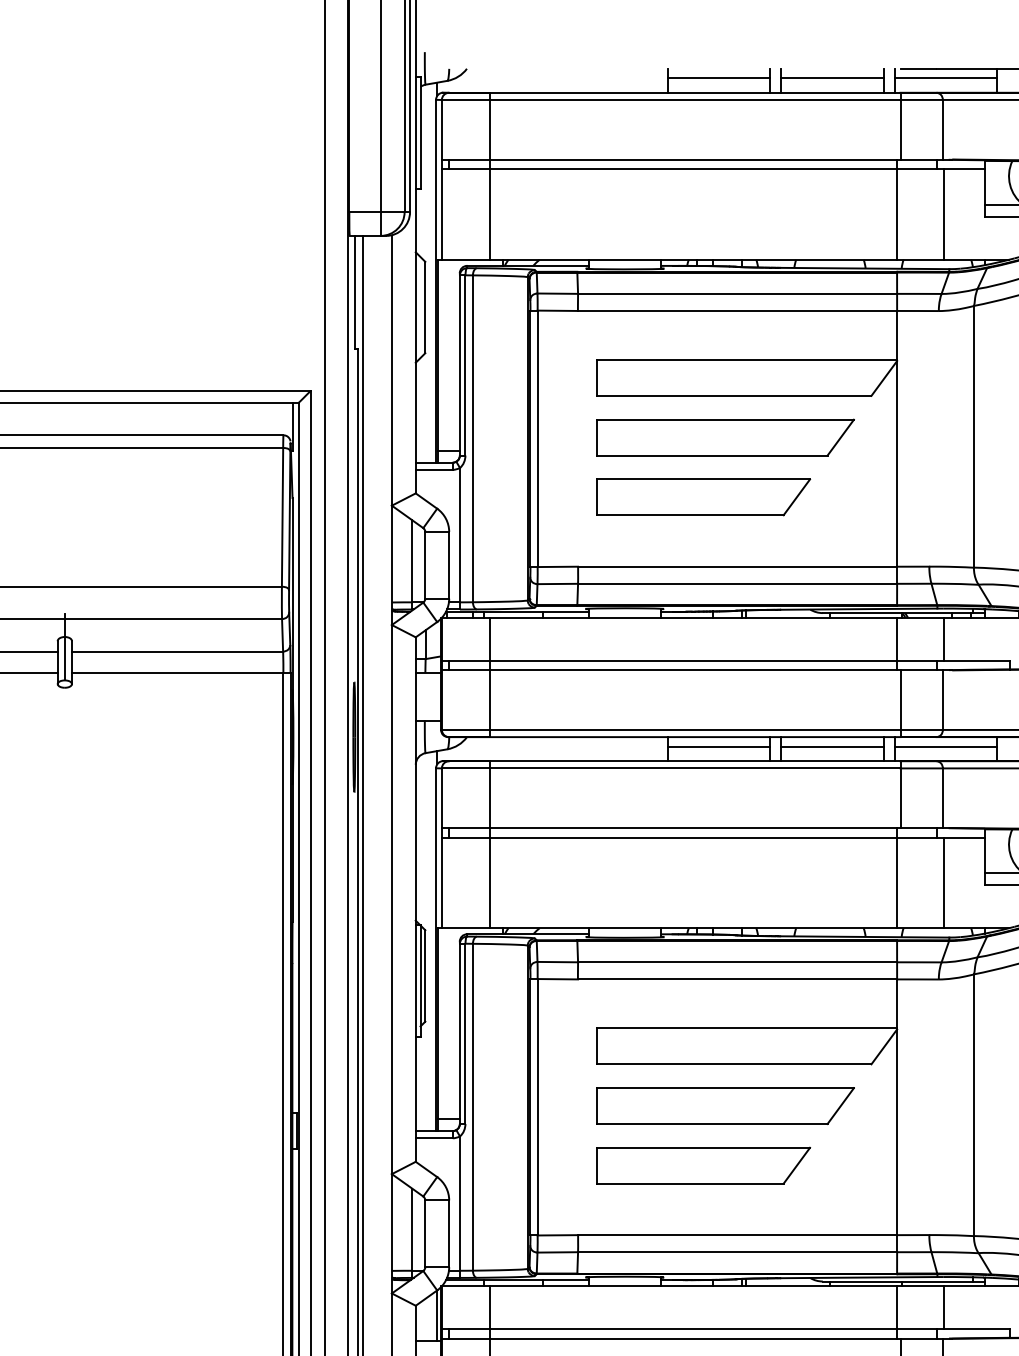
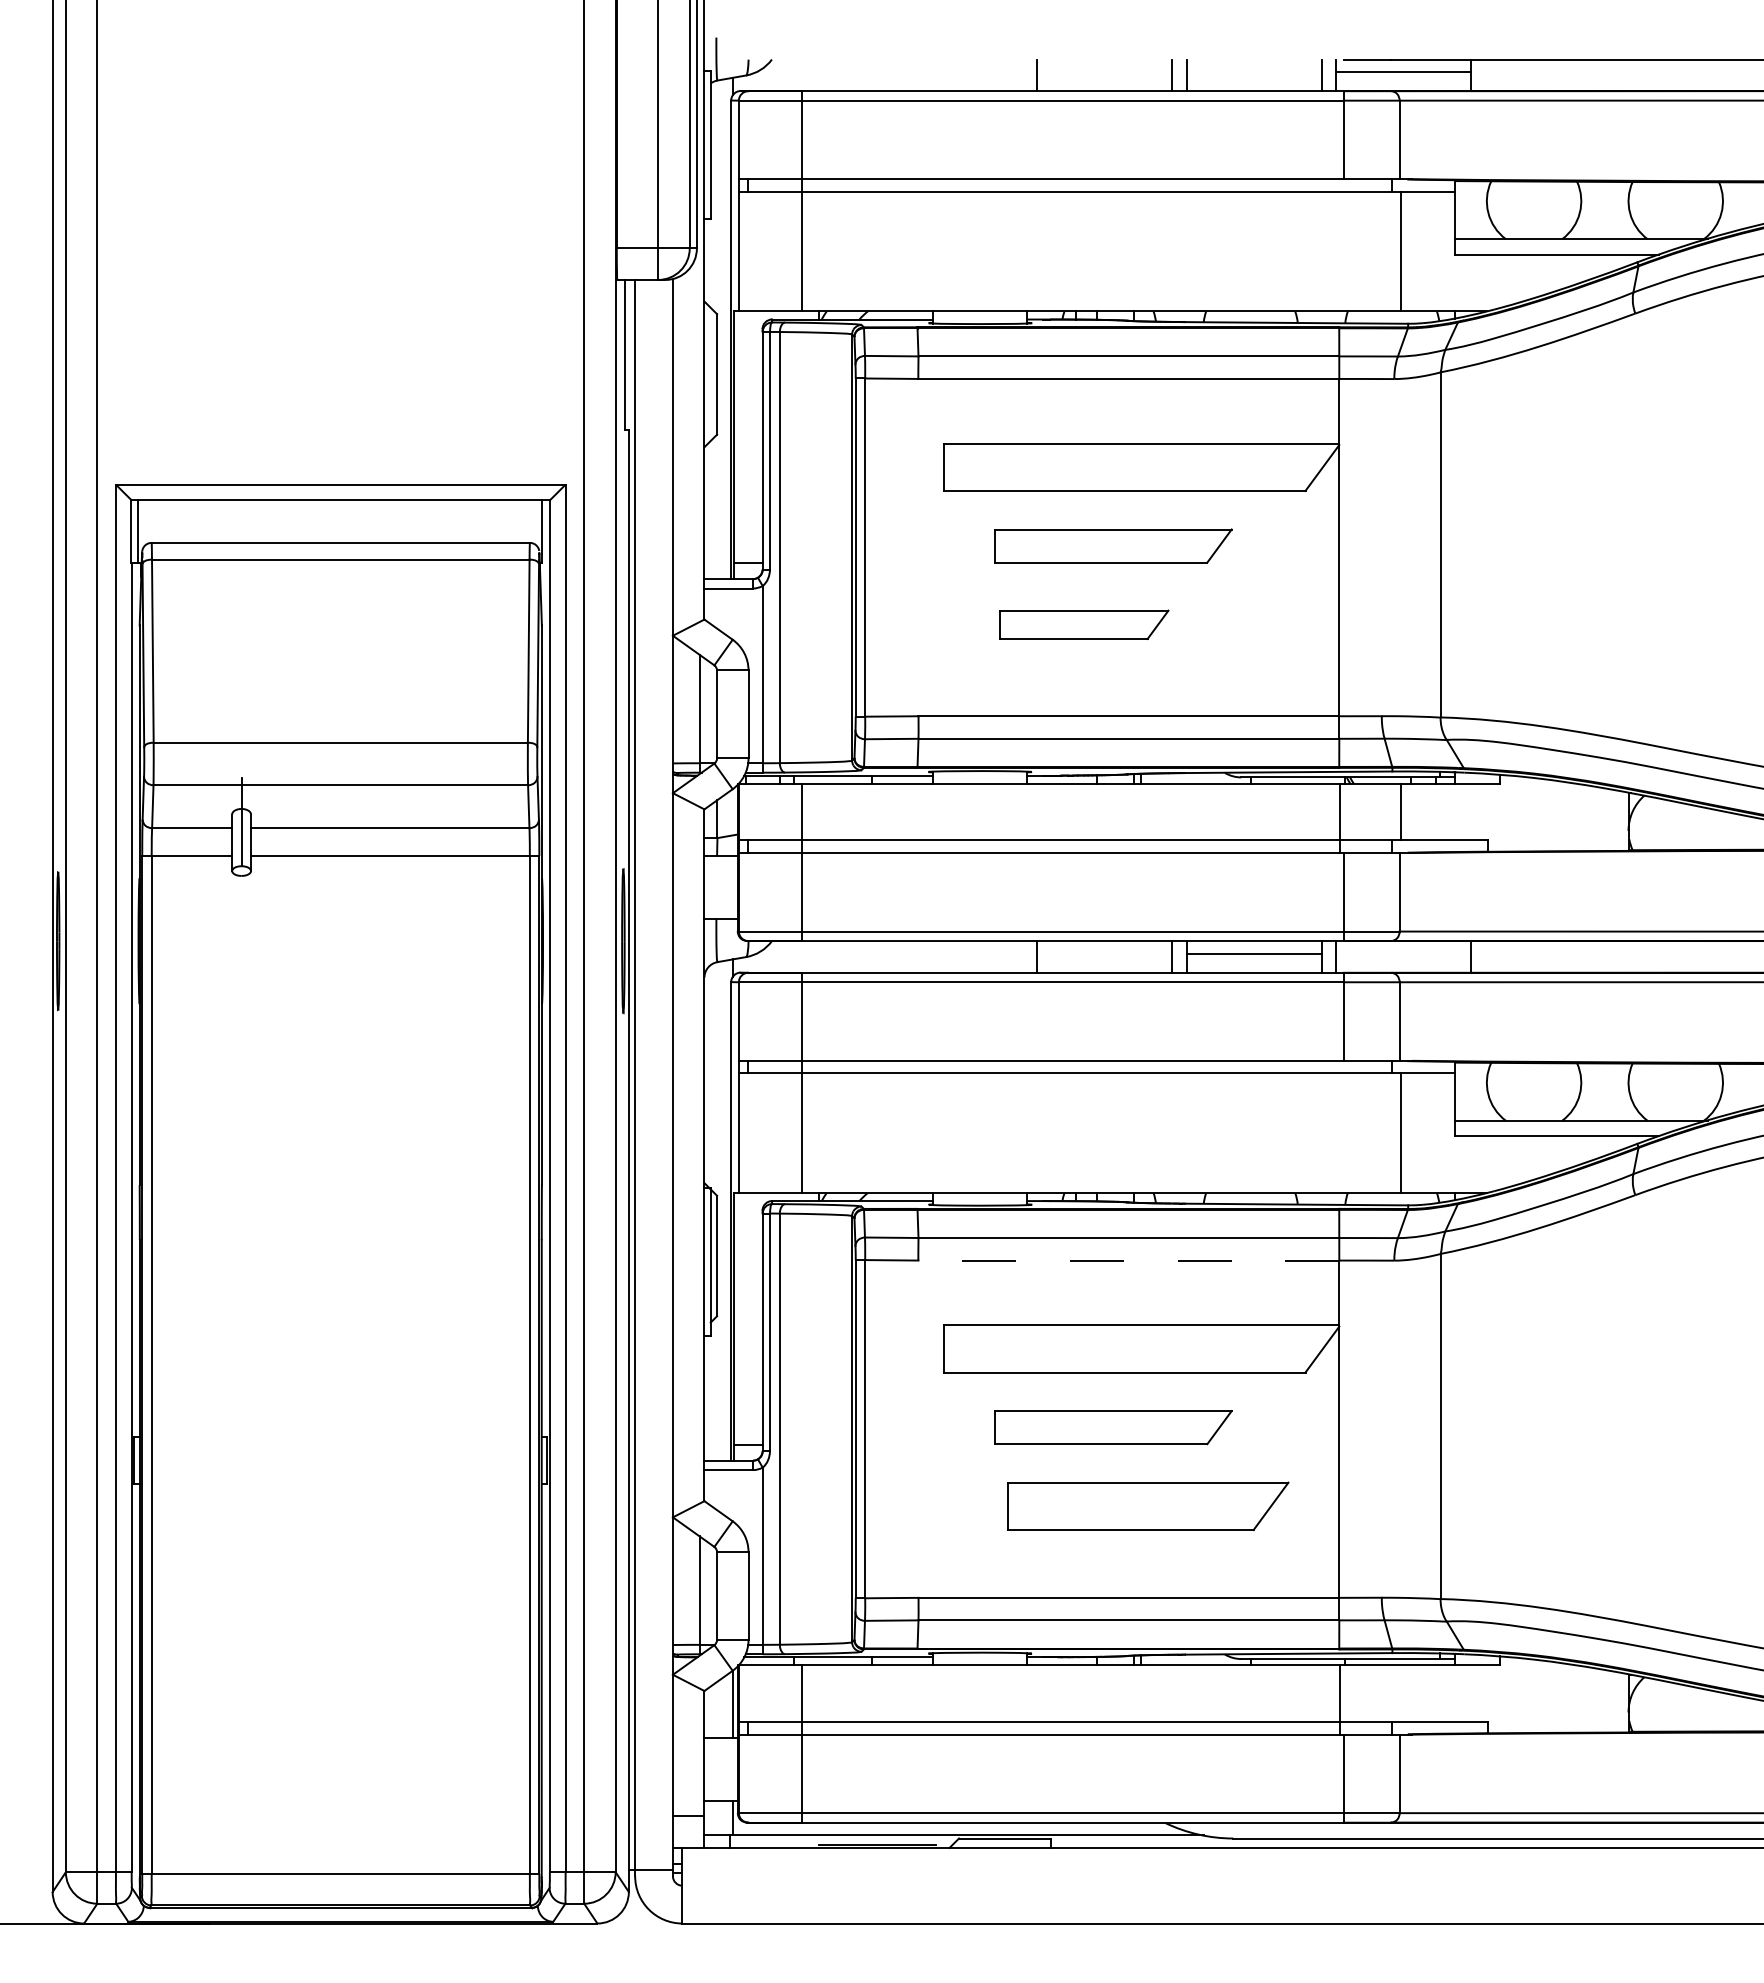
line: (718, 77) -> (1103, 71), removed
line: (832, 77) -> (1253, 71), removed
line: (897, 209) -> (1339, 245), removed
part: (725, 437) -> (1113, 545), size x0.7
part: (703, 497) -> (1084, 624), size x0.6
line: (718, 746) -> (1103, 953), removed
line: (945, 746) -> (1403, 953), removed
line: (897, 877) -> (1339, 1126), removed
line: (737, 979) -> (1128, 1260), solid -> dashed
part: (725, 1105) -> (1113, 1427), size x0.7
part: (703, 1165) -> (1148, 1505), moved
line: (944, 1307) -> (1401, 1693), removed

